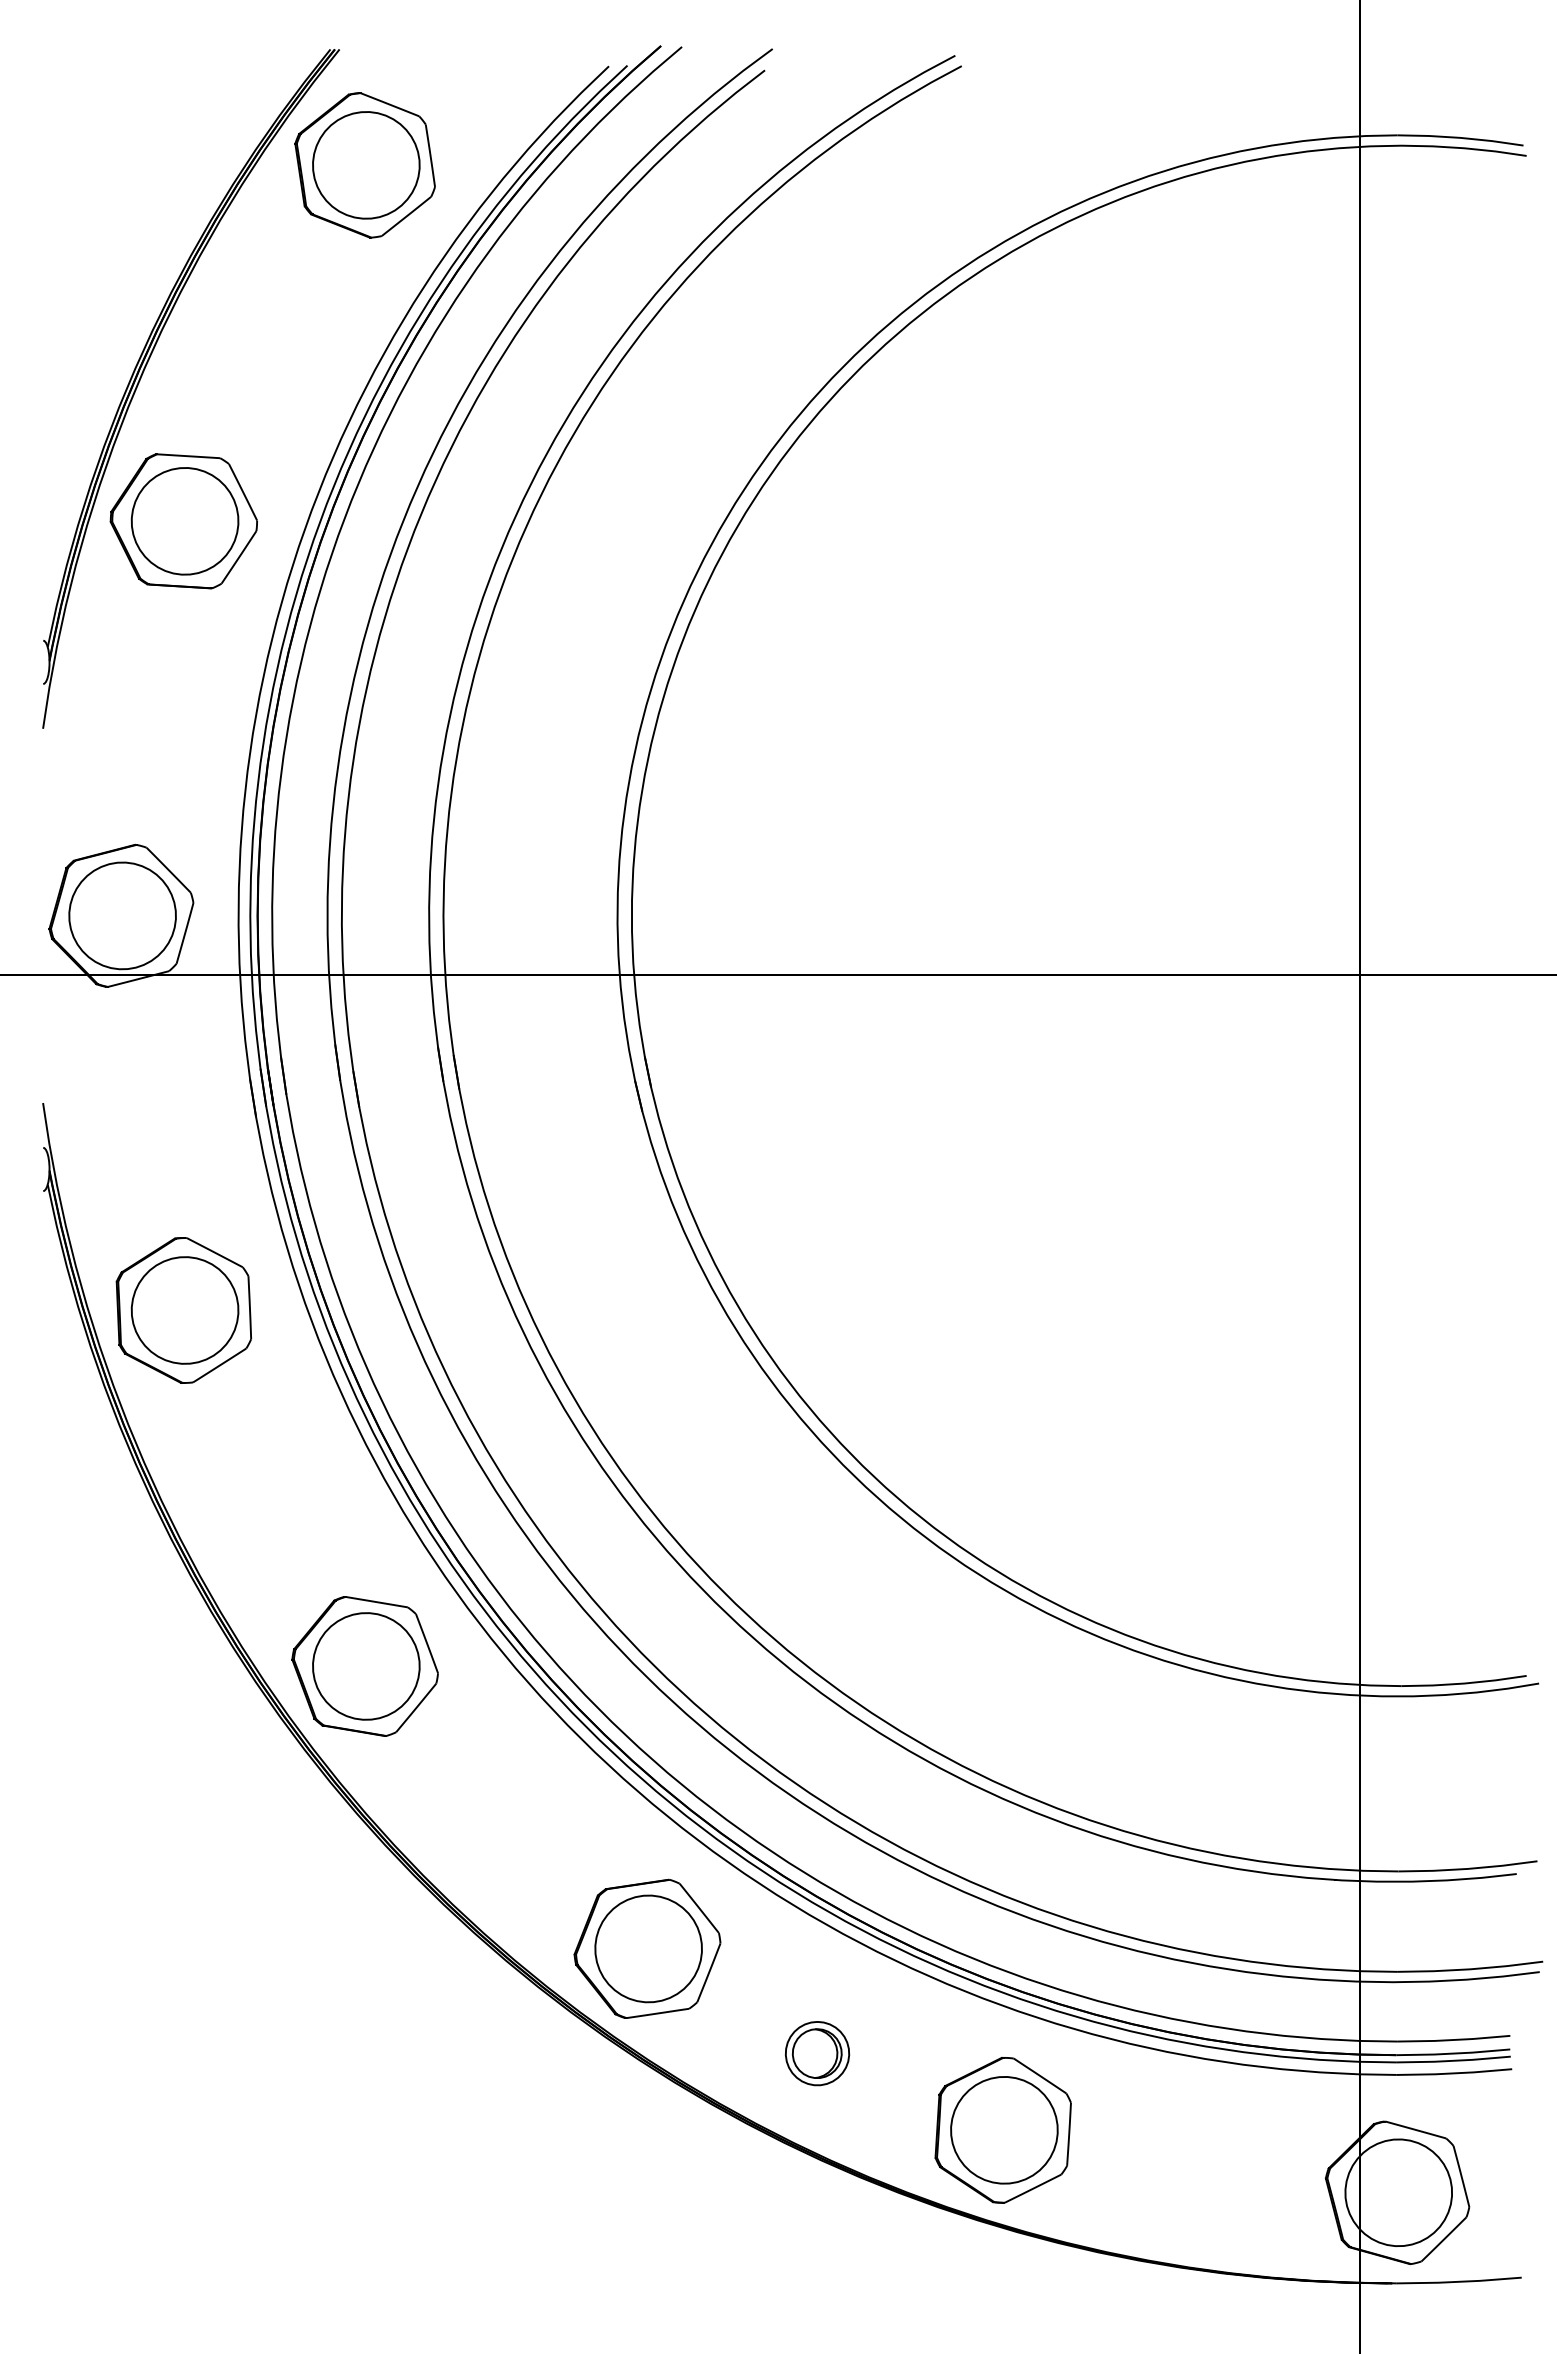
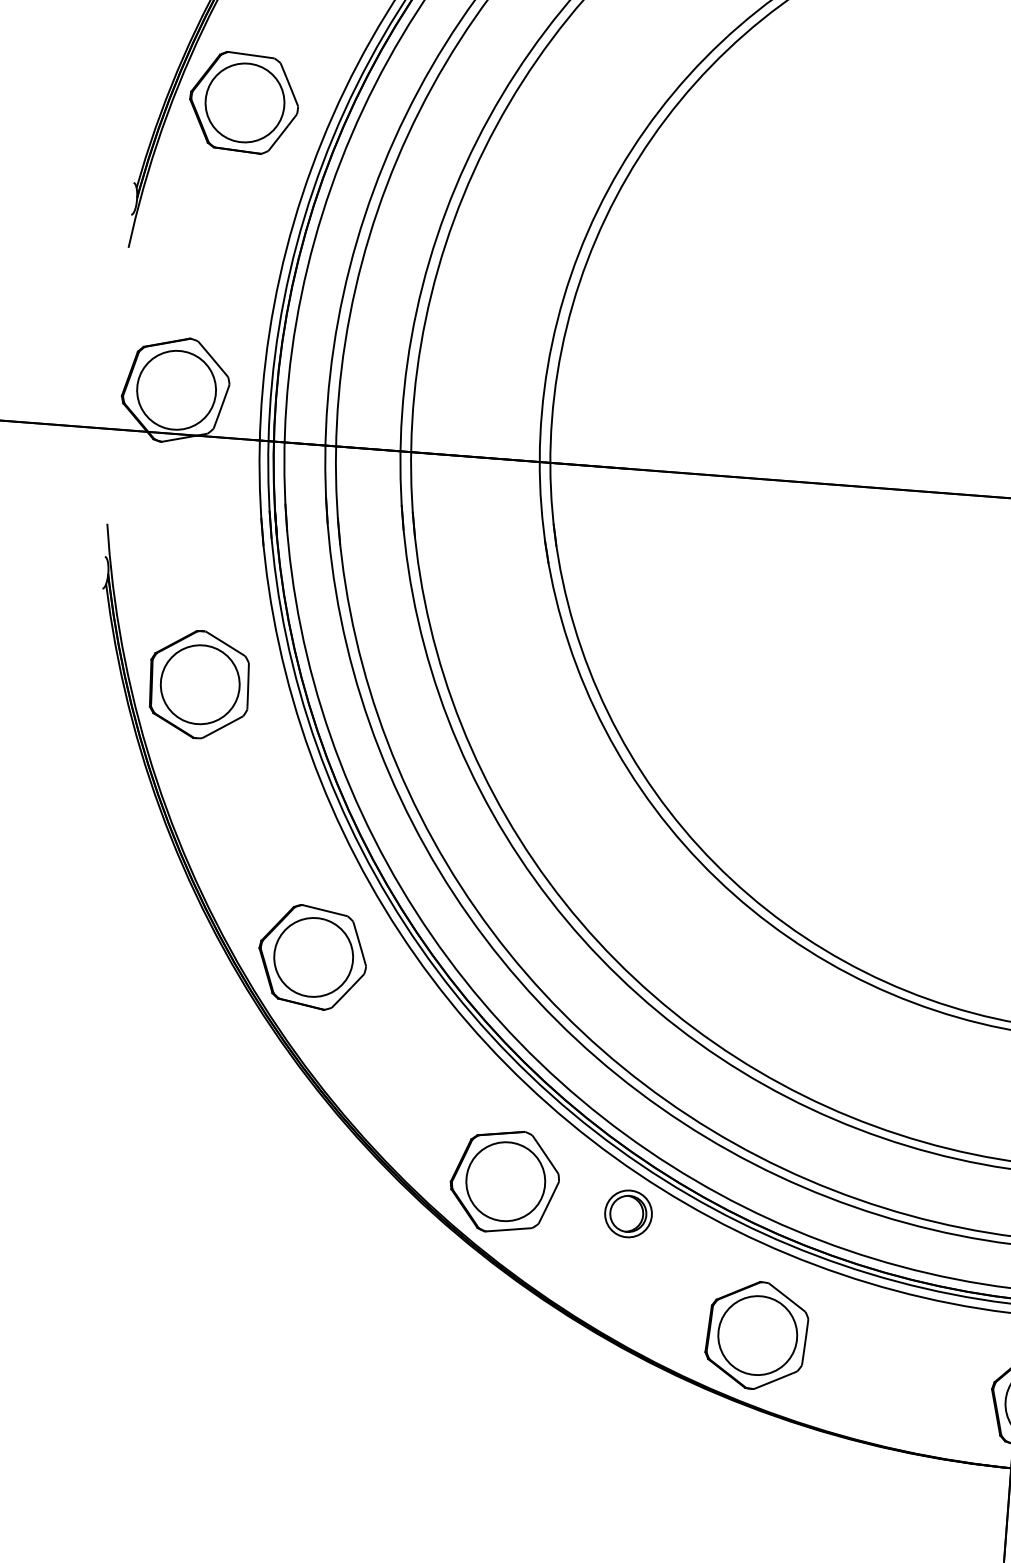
part: (817, 2053) -> (628, 1213), moved

